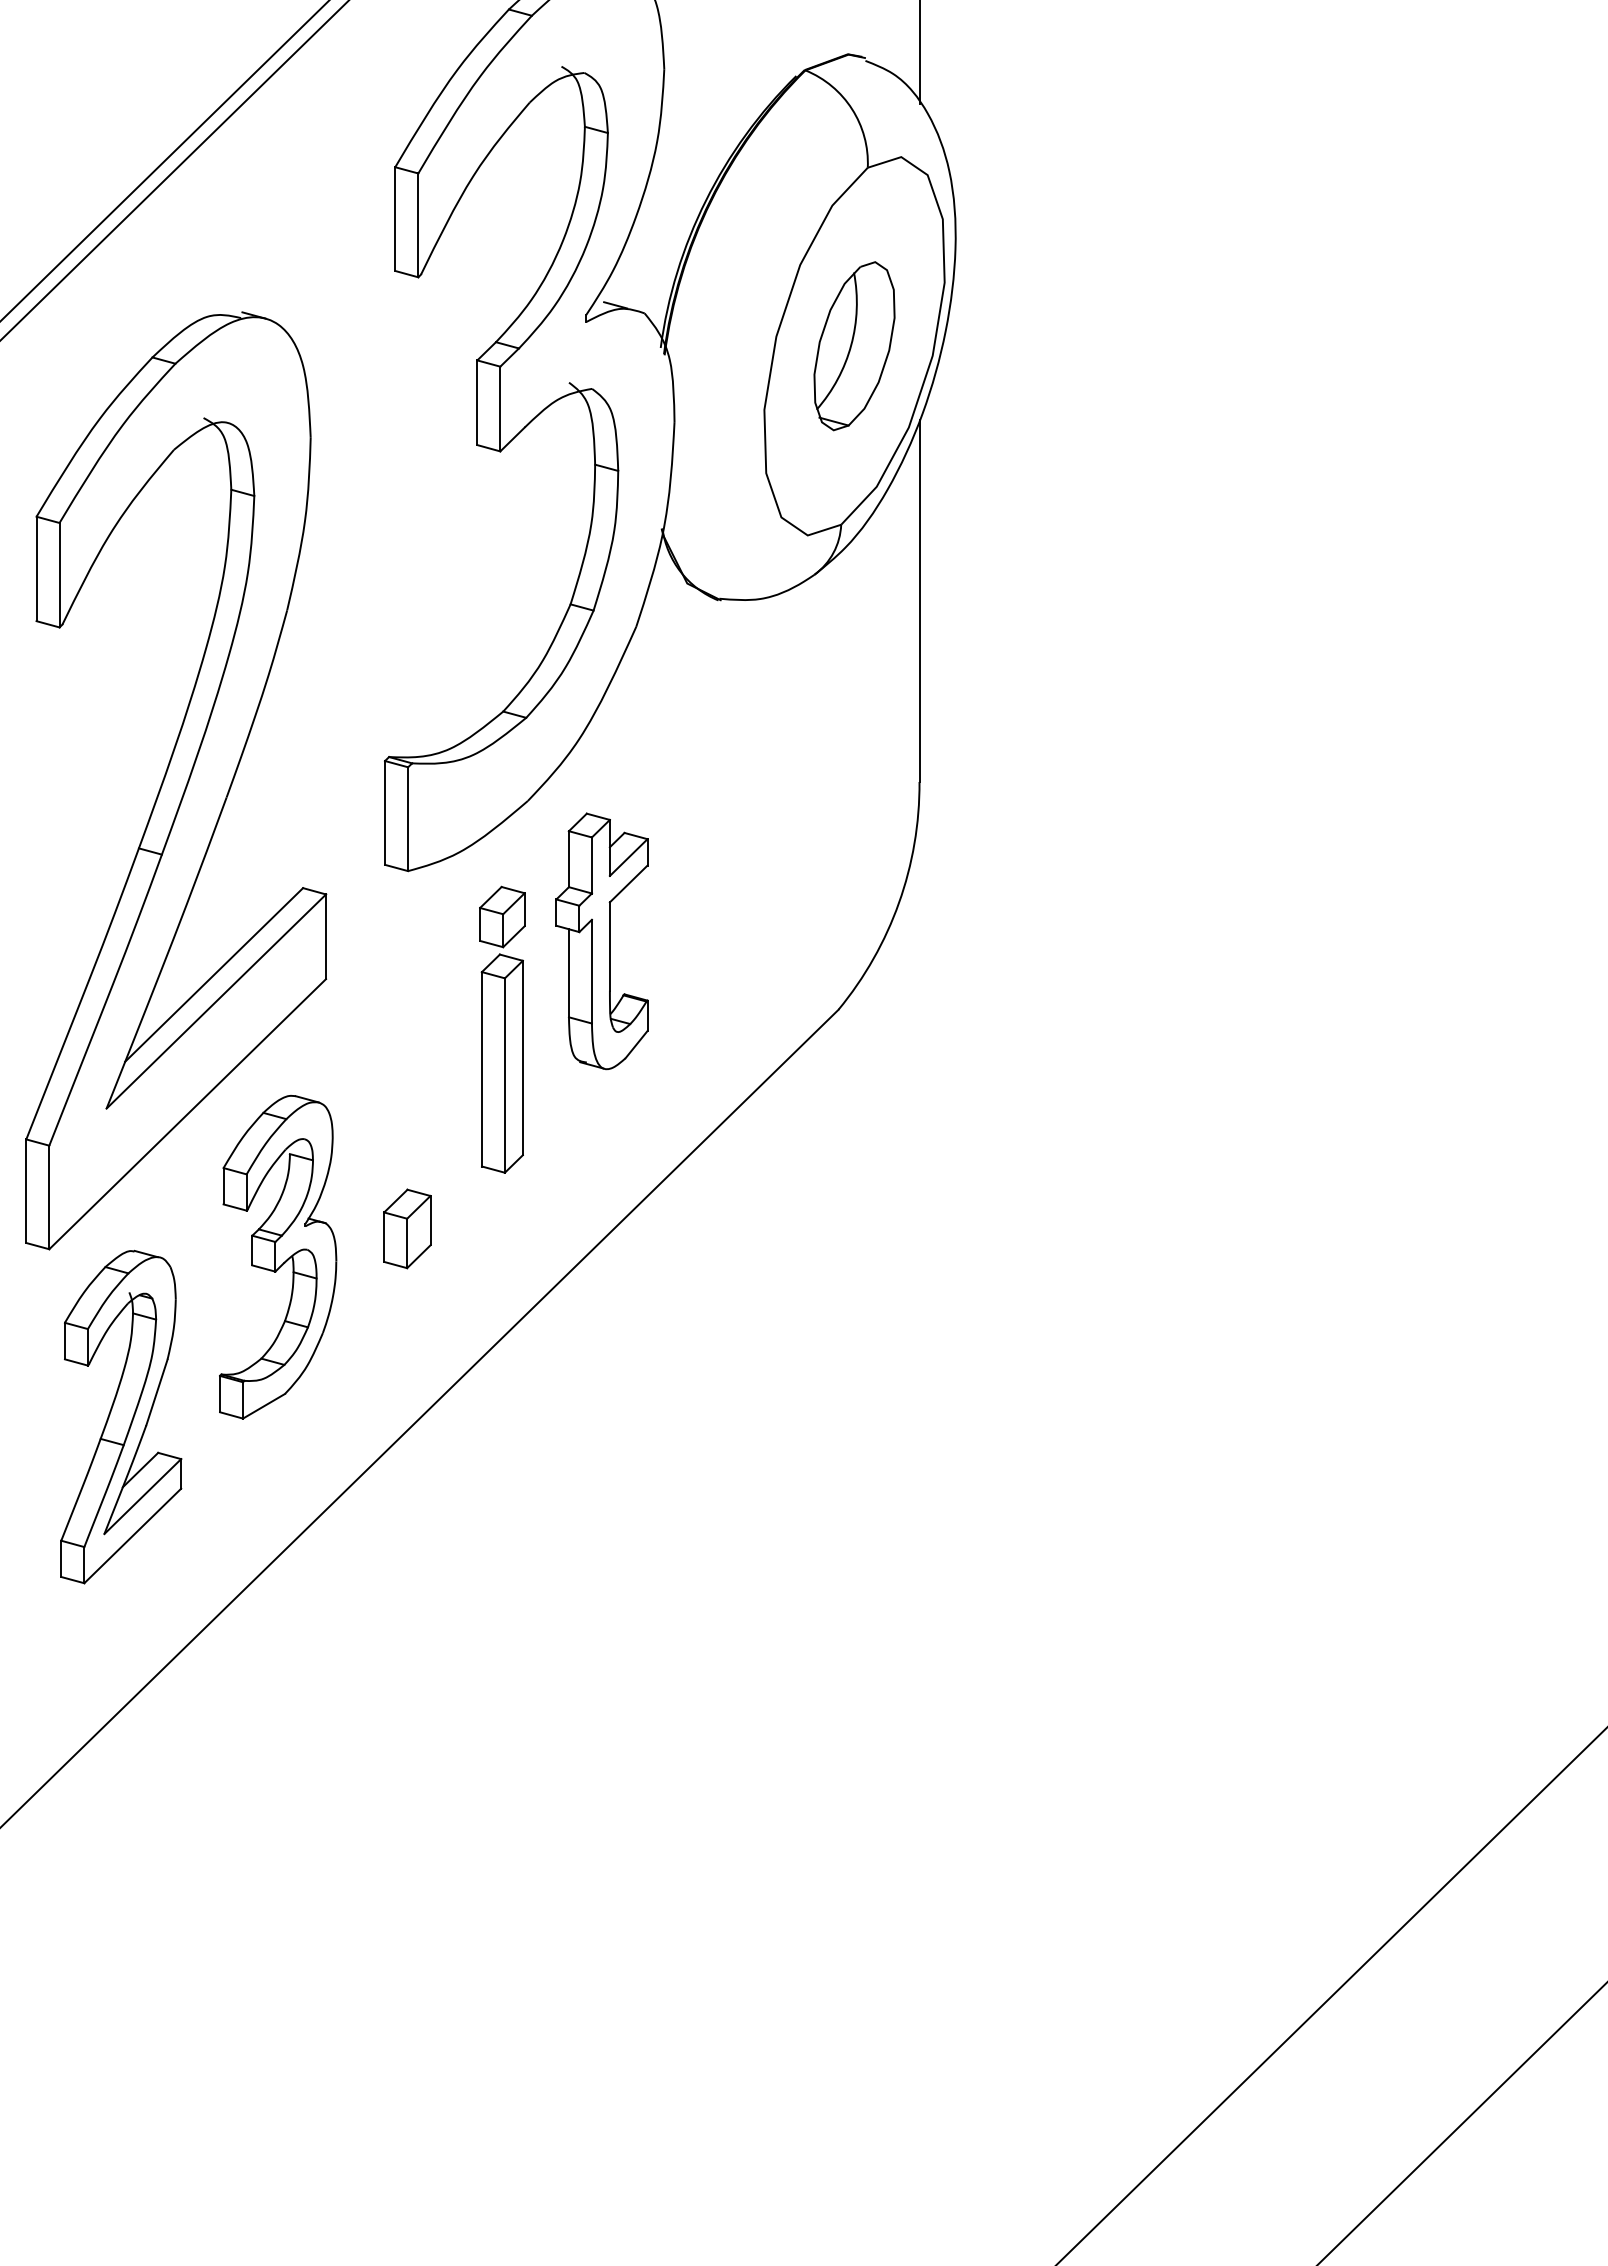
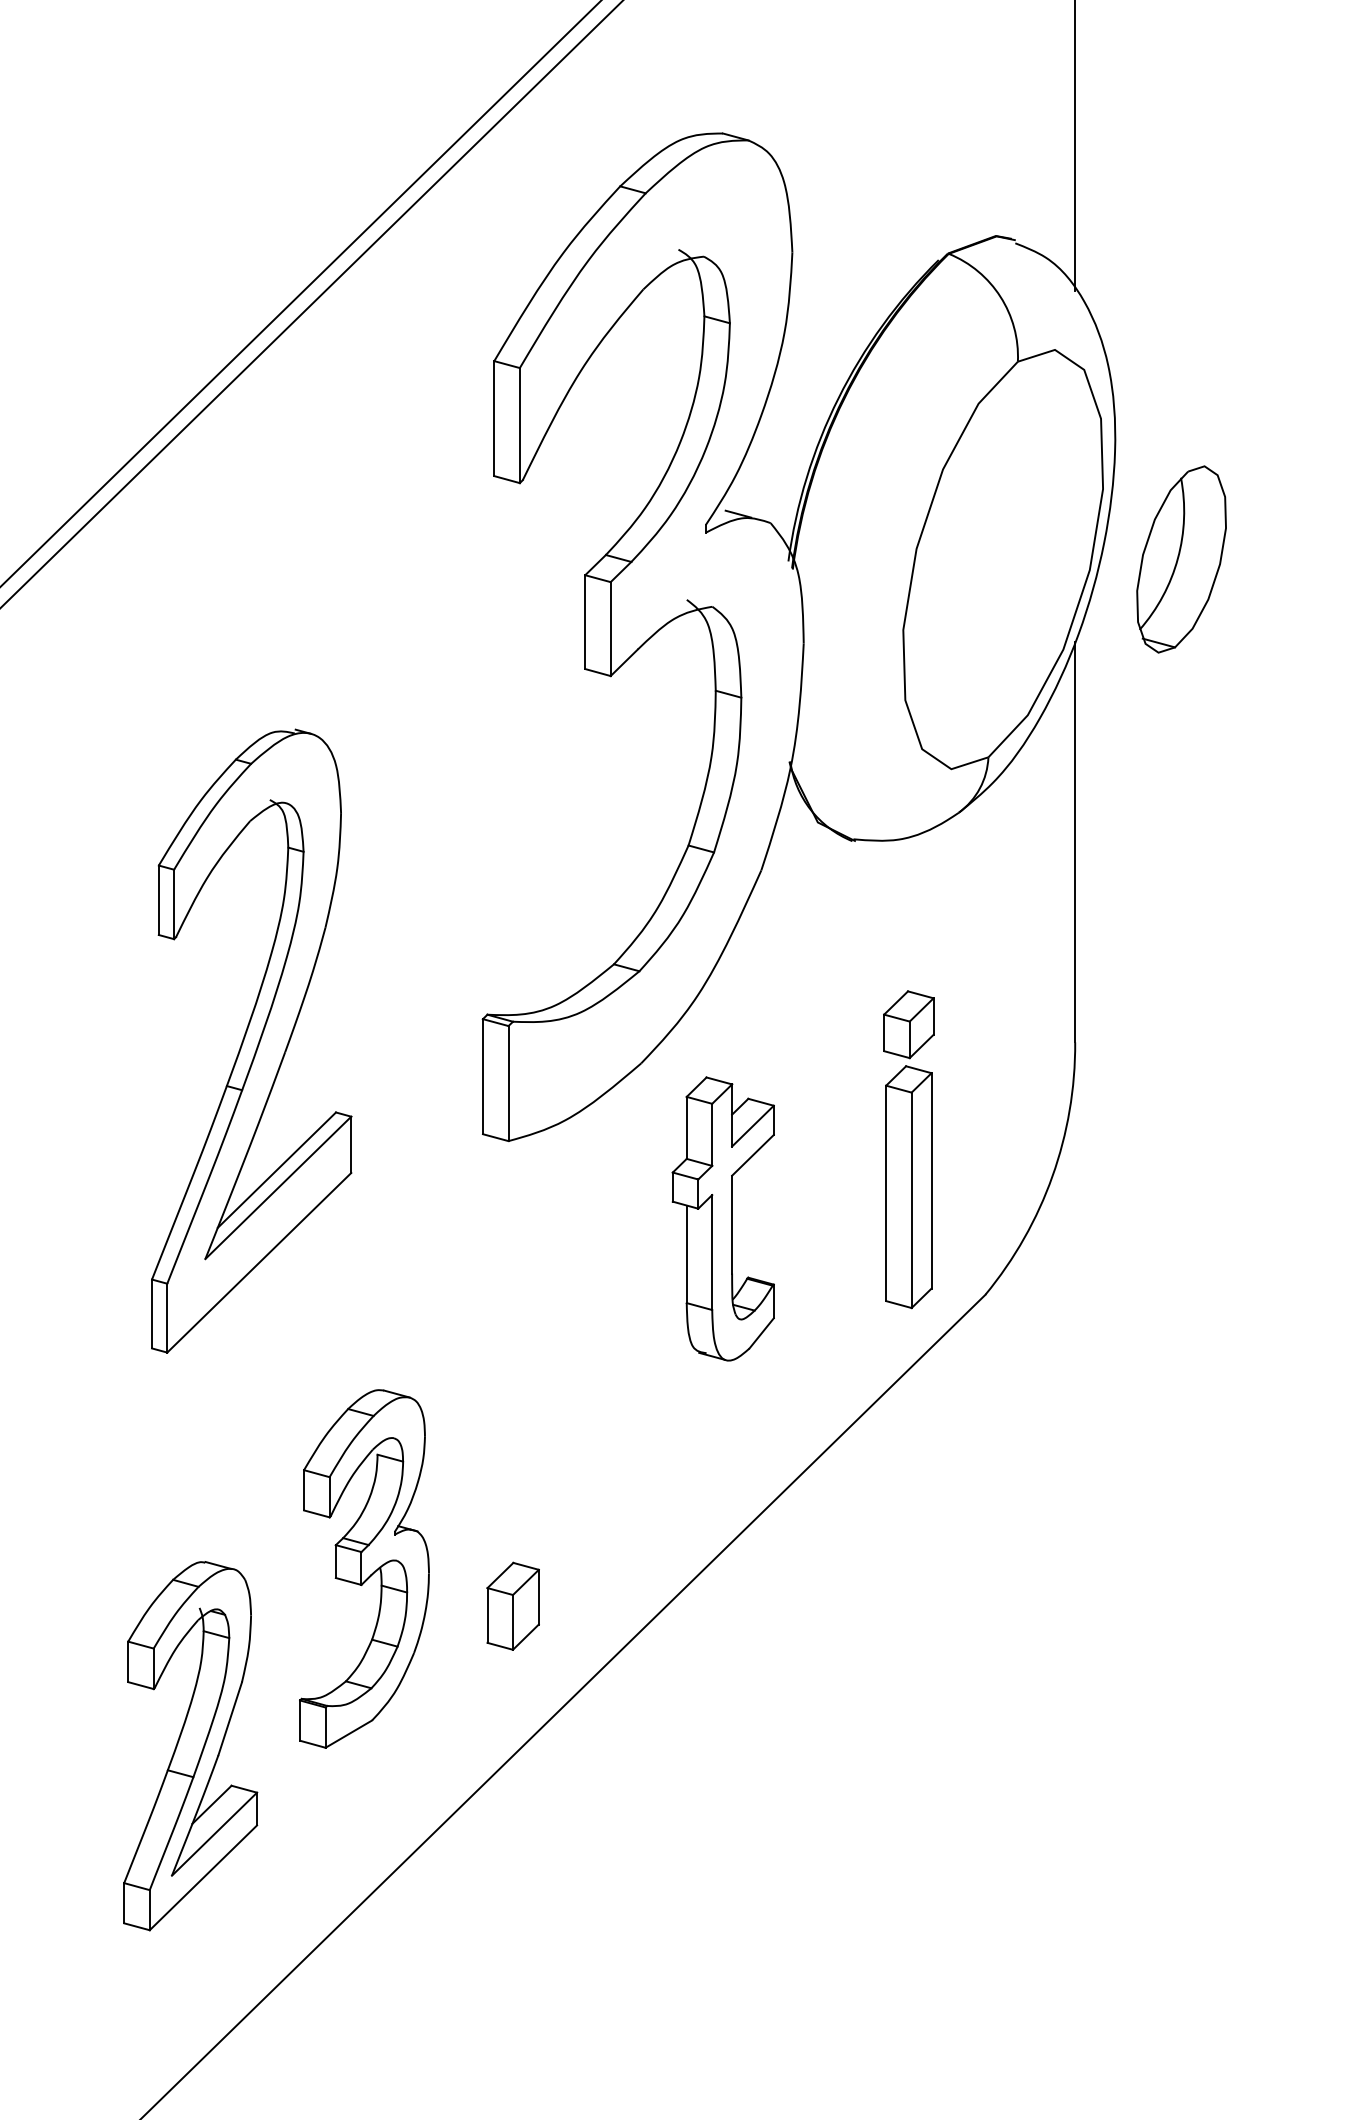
part: (854, 346) -> (1181, 559), moved
part: (176, 780) -> (251, 1040), size x0.6
part: (502, 1029) -> (908, 1149), moved
part: (407, 1228) -> (513, 1605), moved

